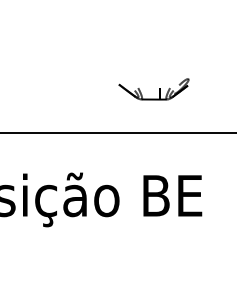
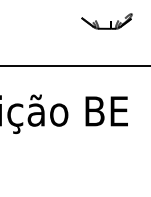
part: (153, 89) -> (106, 21), moved

